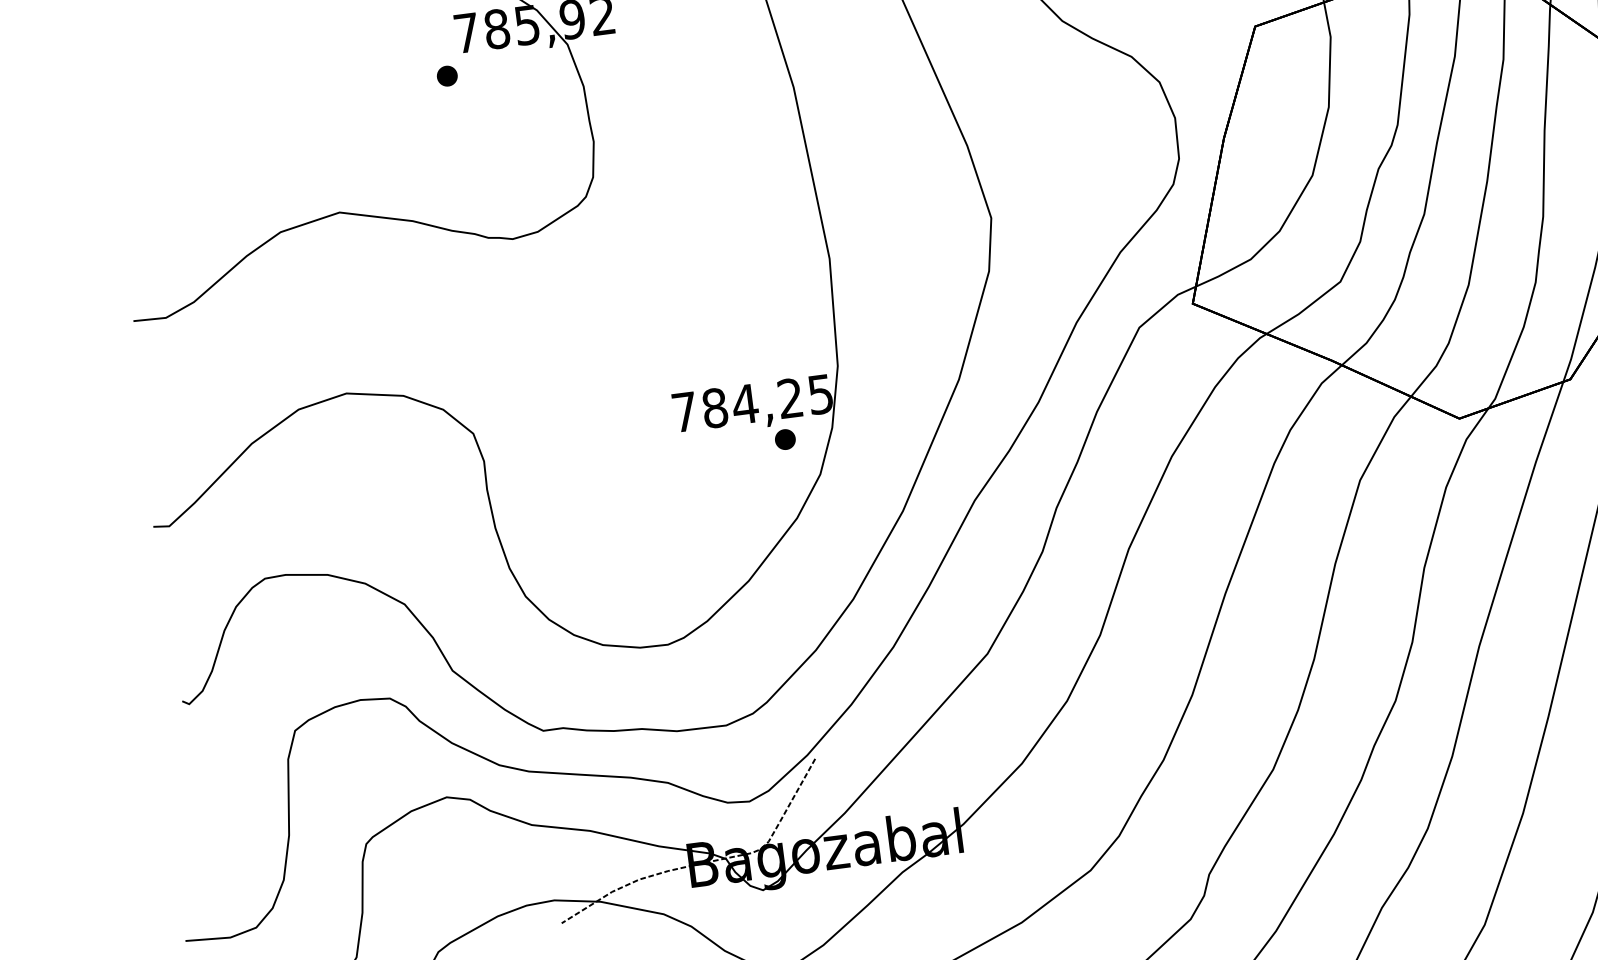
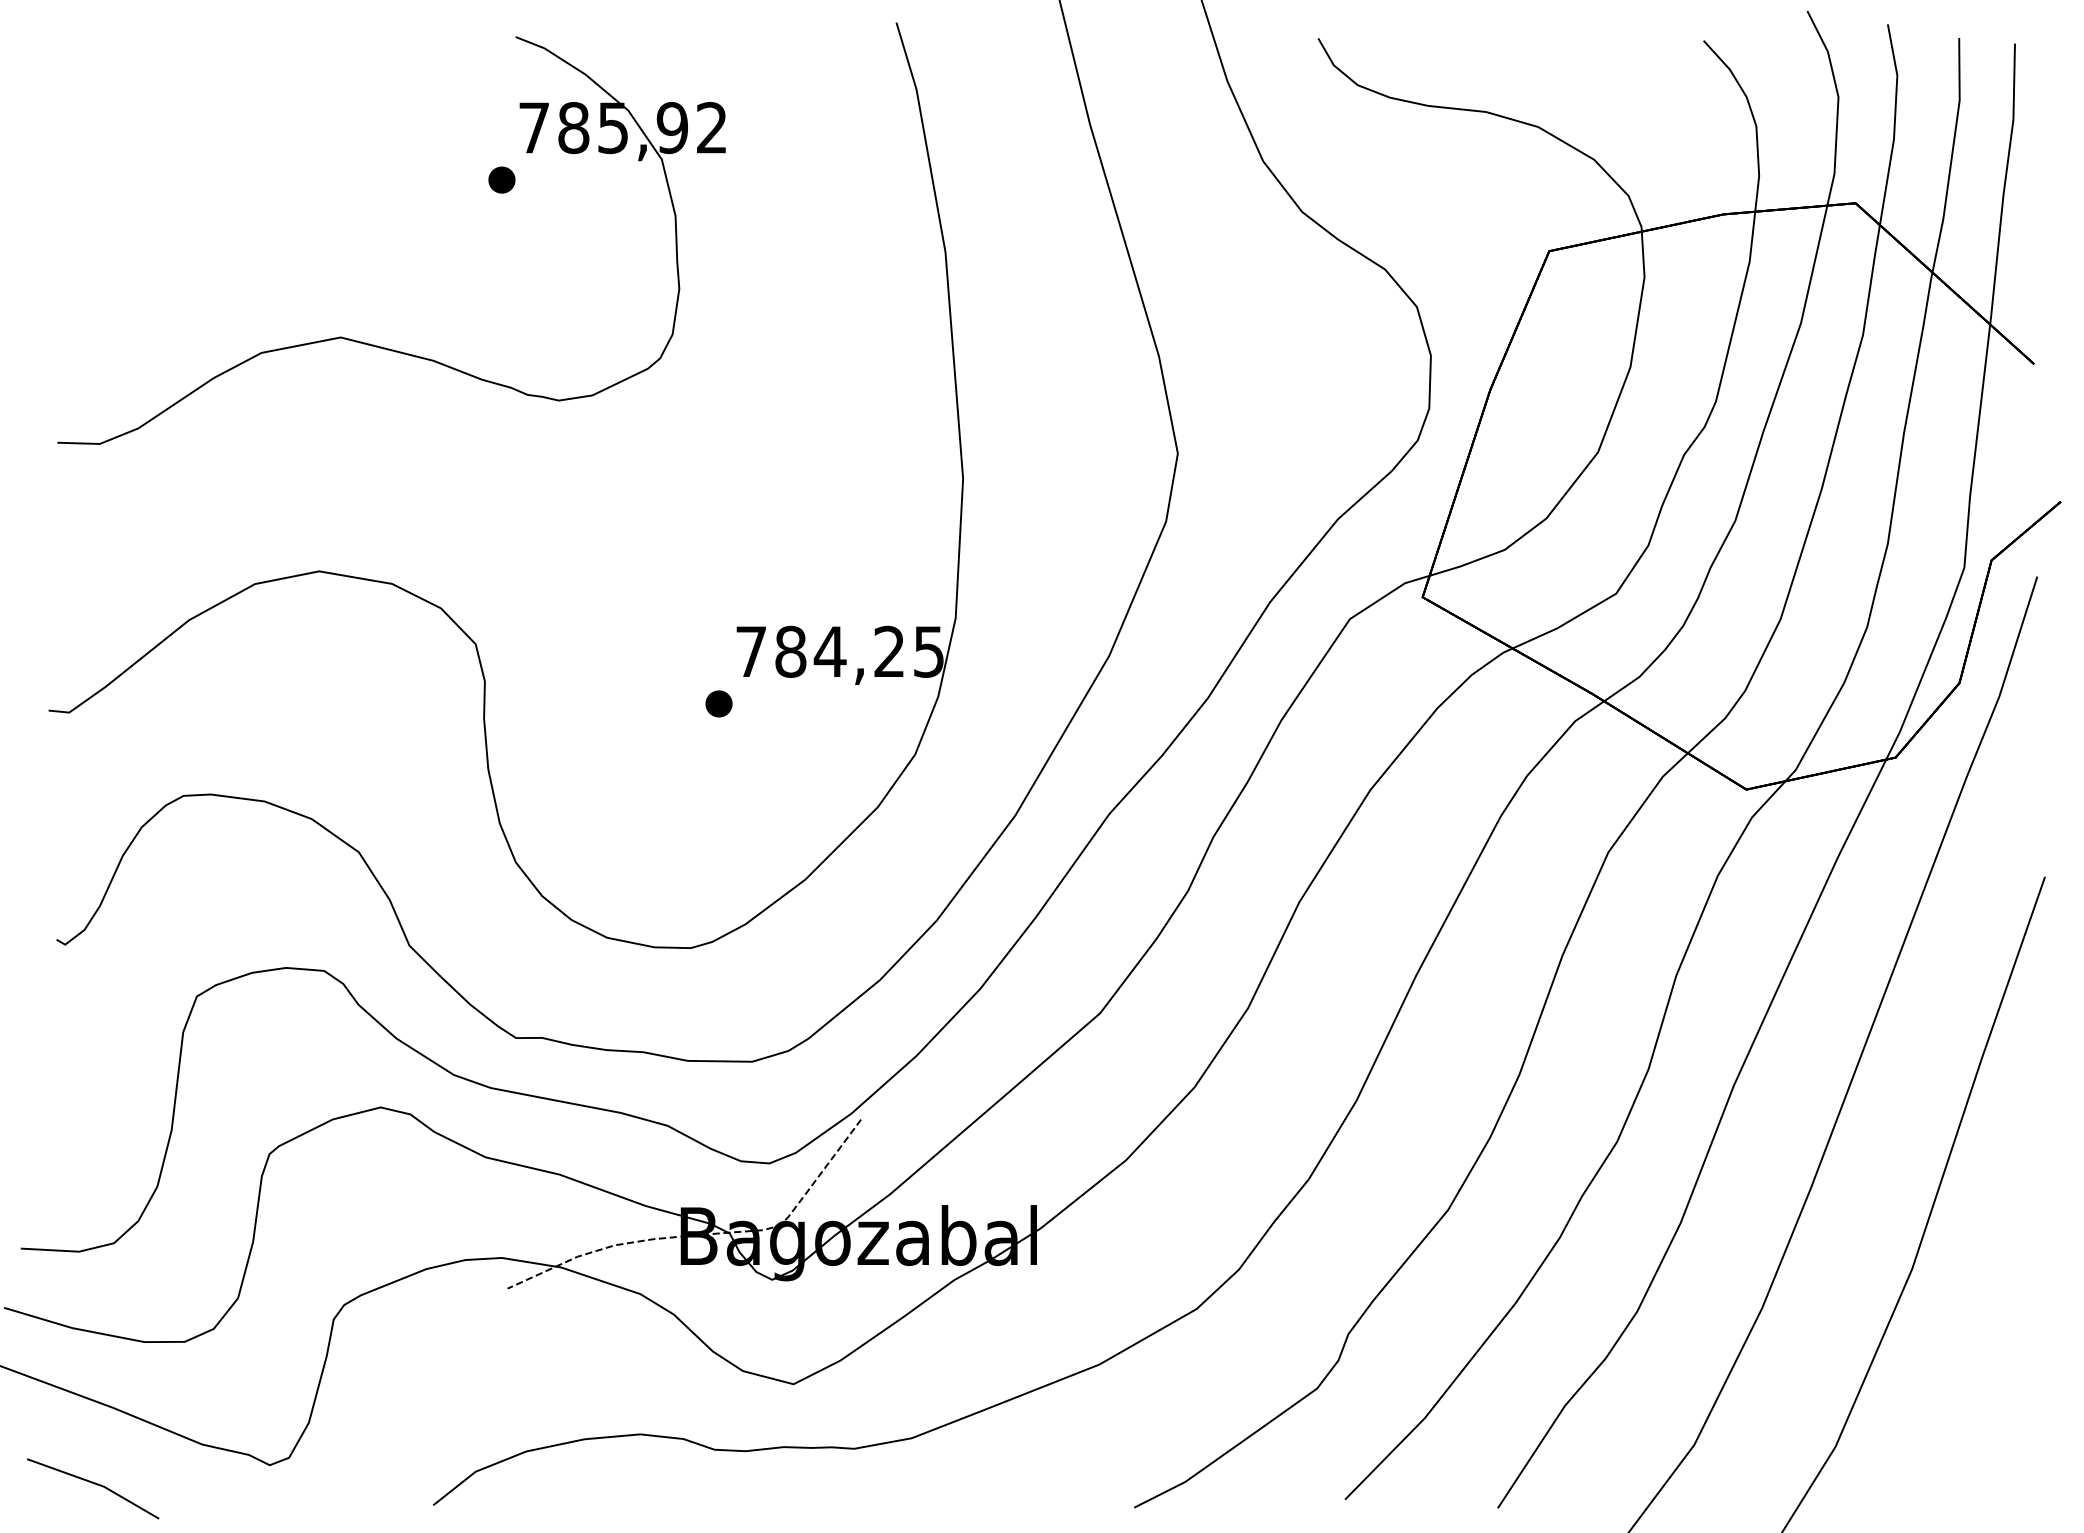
part: (784, 439) -> (718, 703), moved

